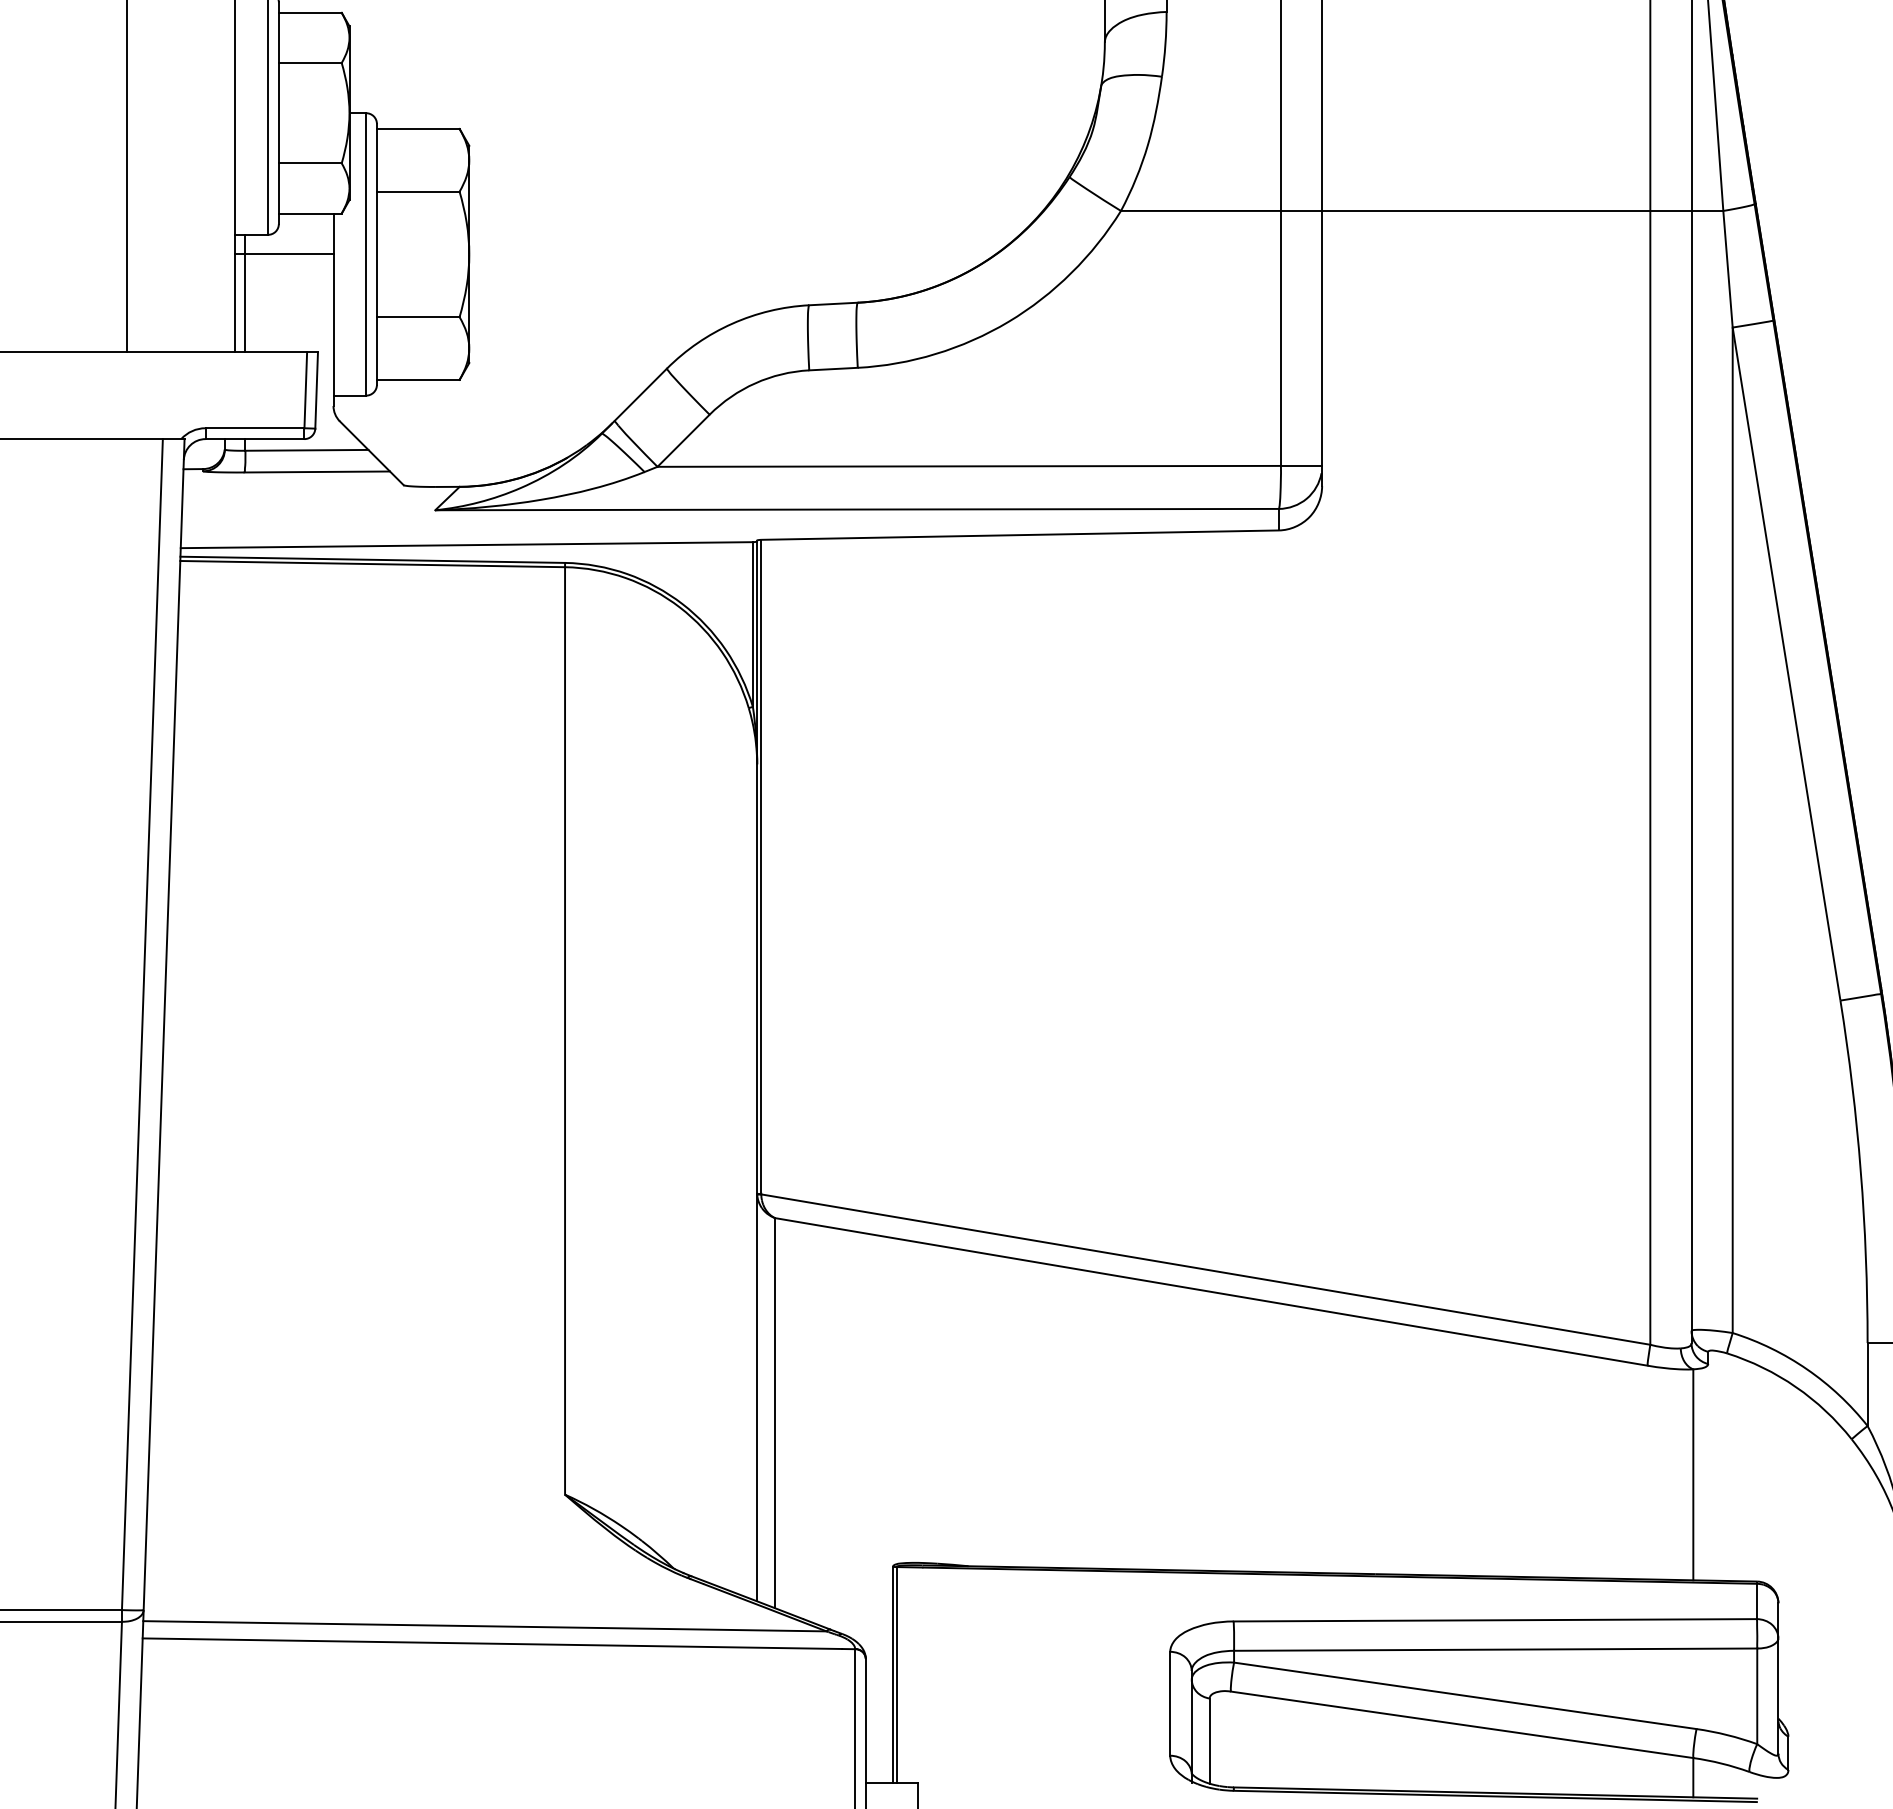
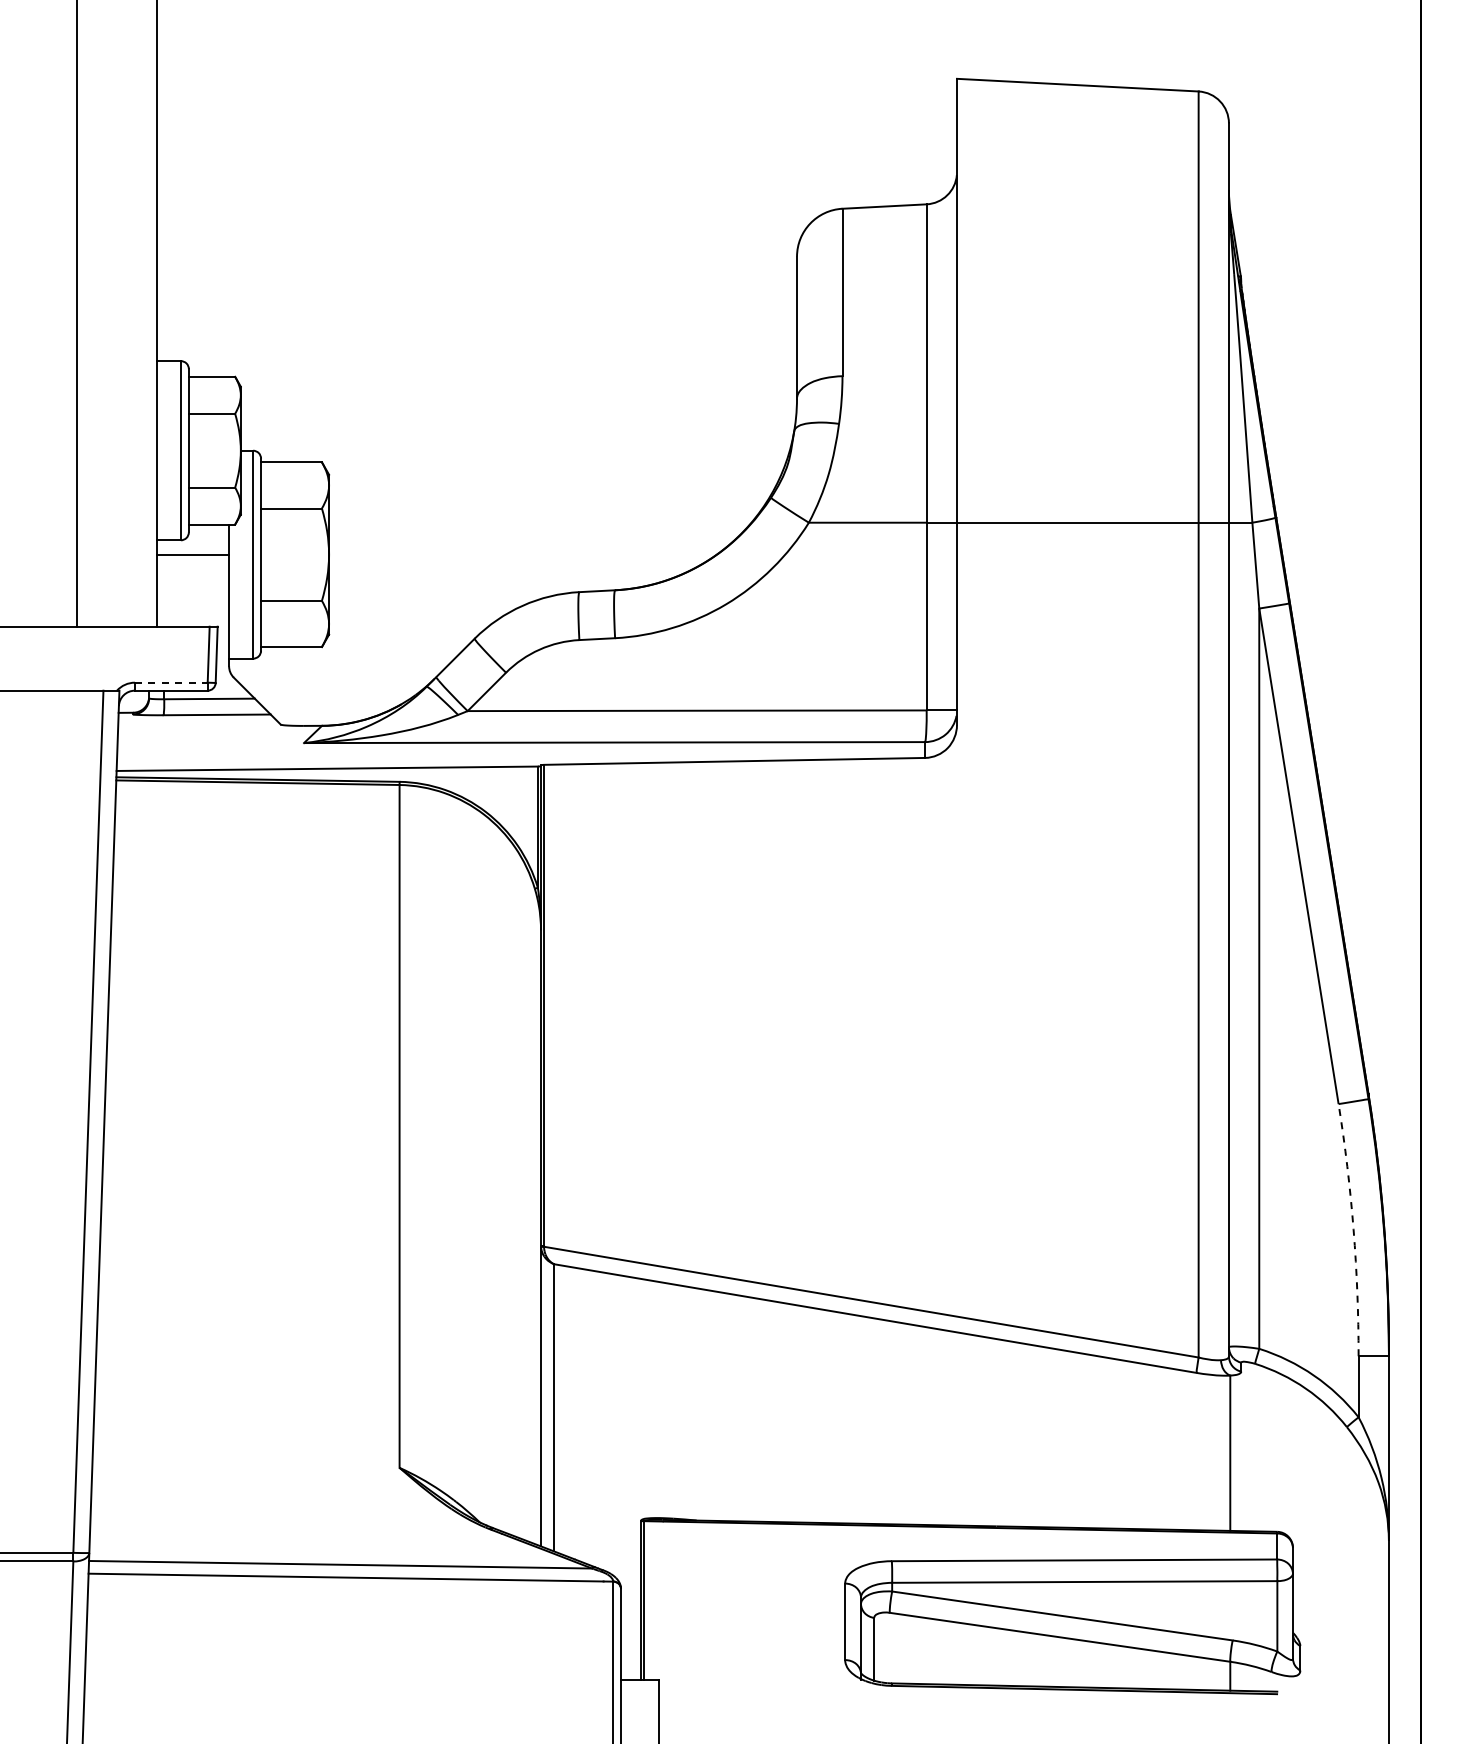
line: (245, 293) -> (164, 583), removed
line: (255, 427) -> (171, 682), solid -> dashed
arc: (1860, 1170) -> (1353, 1229), solid -> dashed

